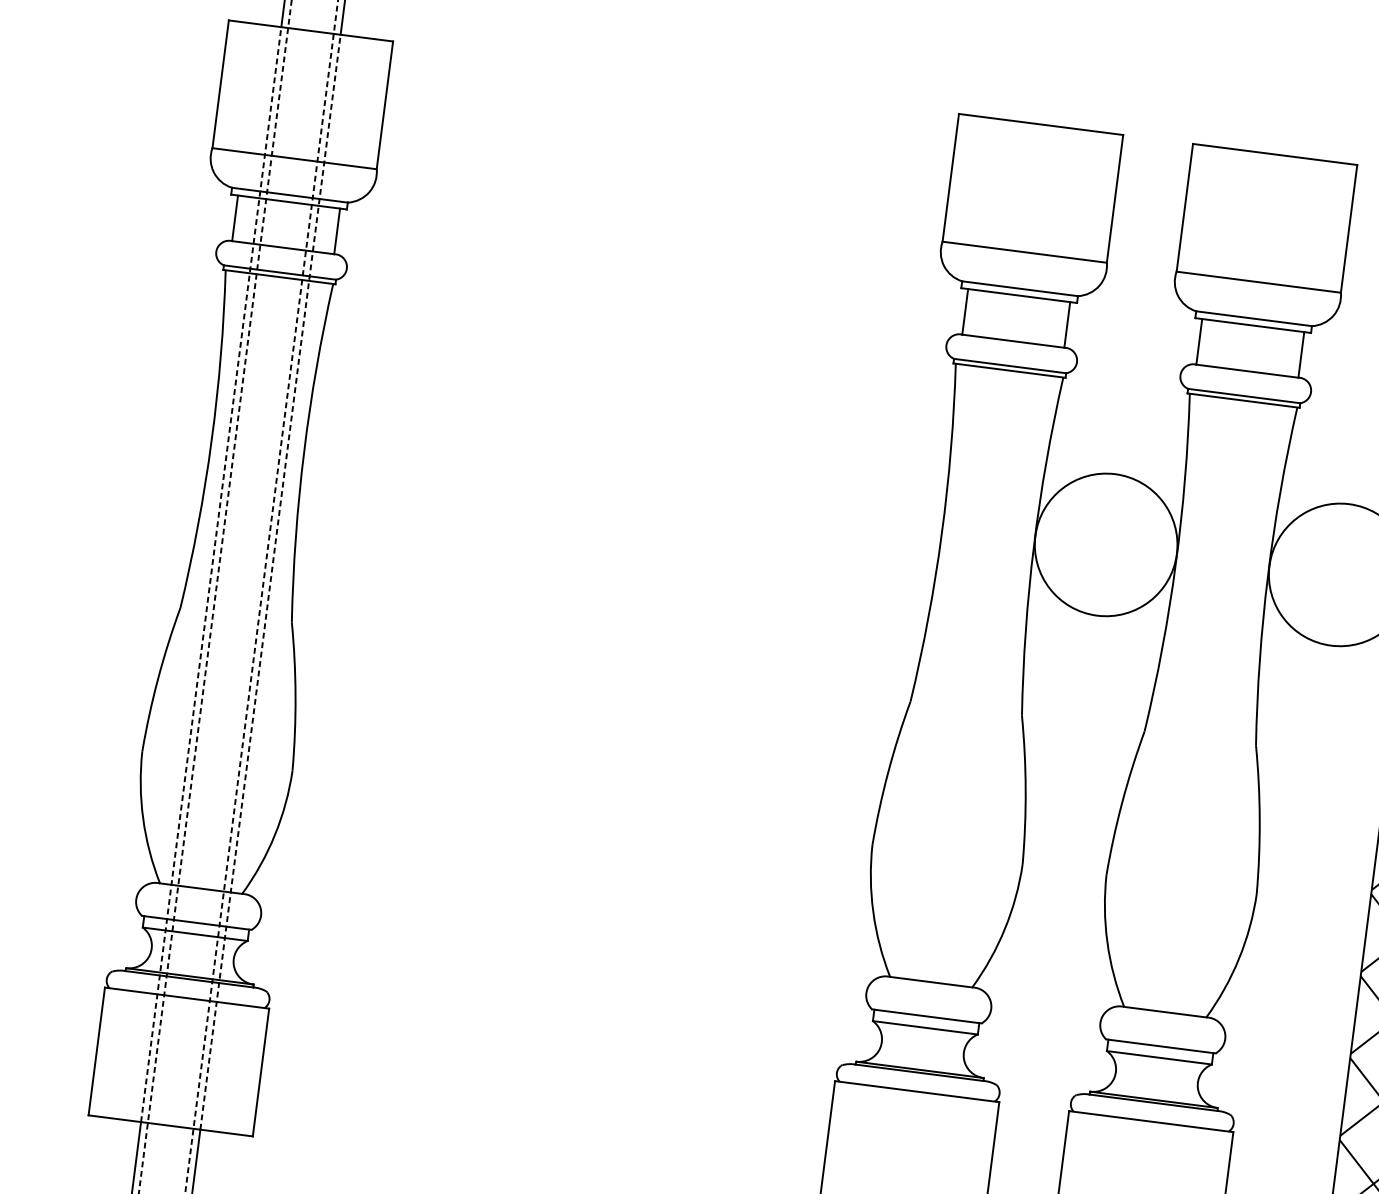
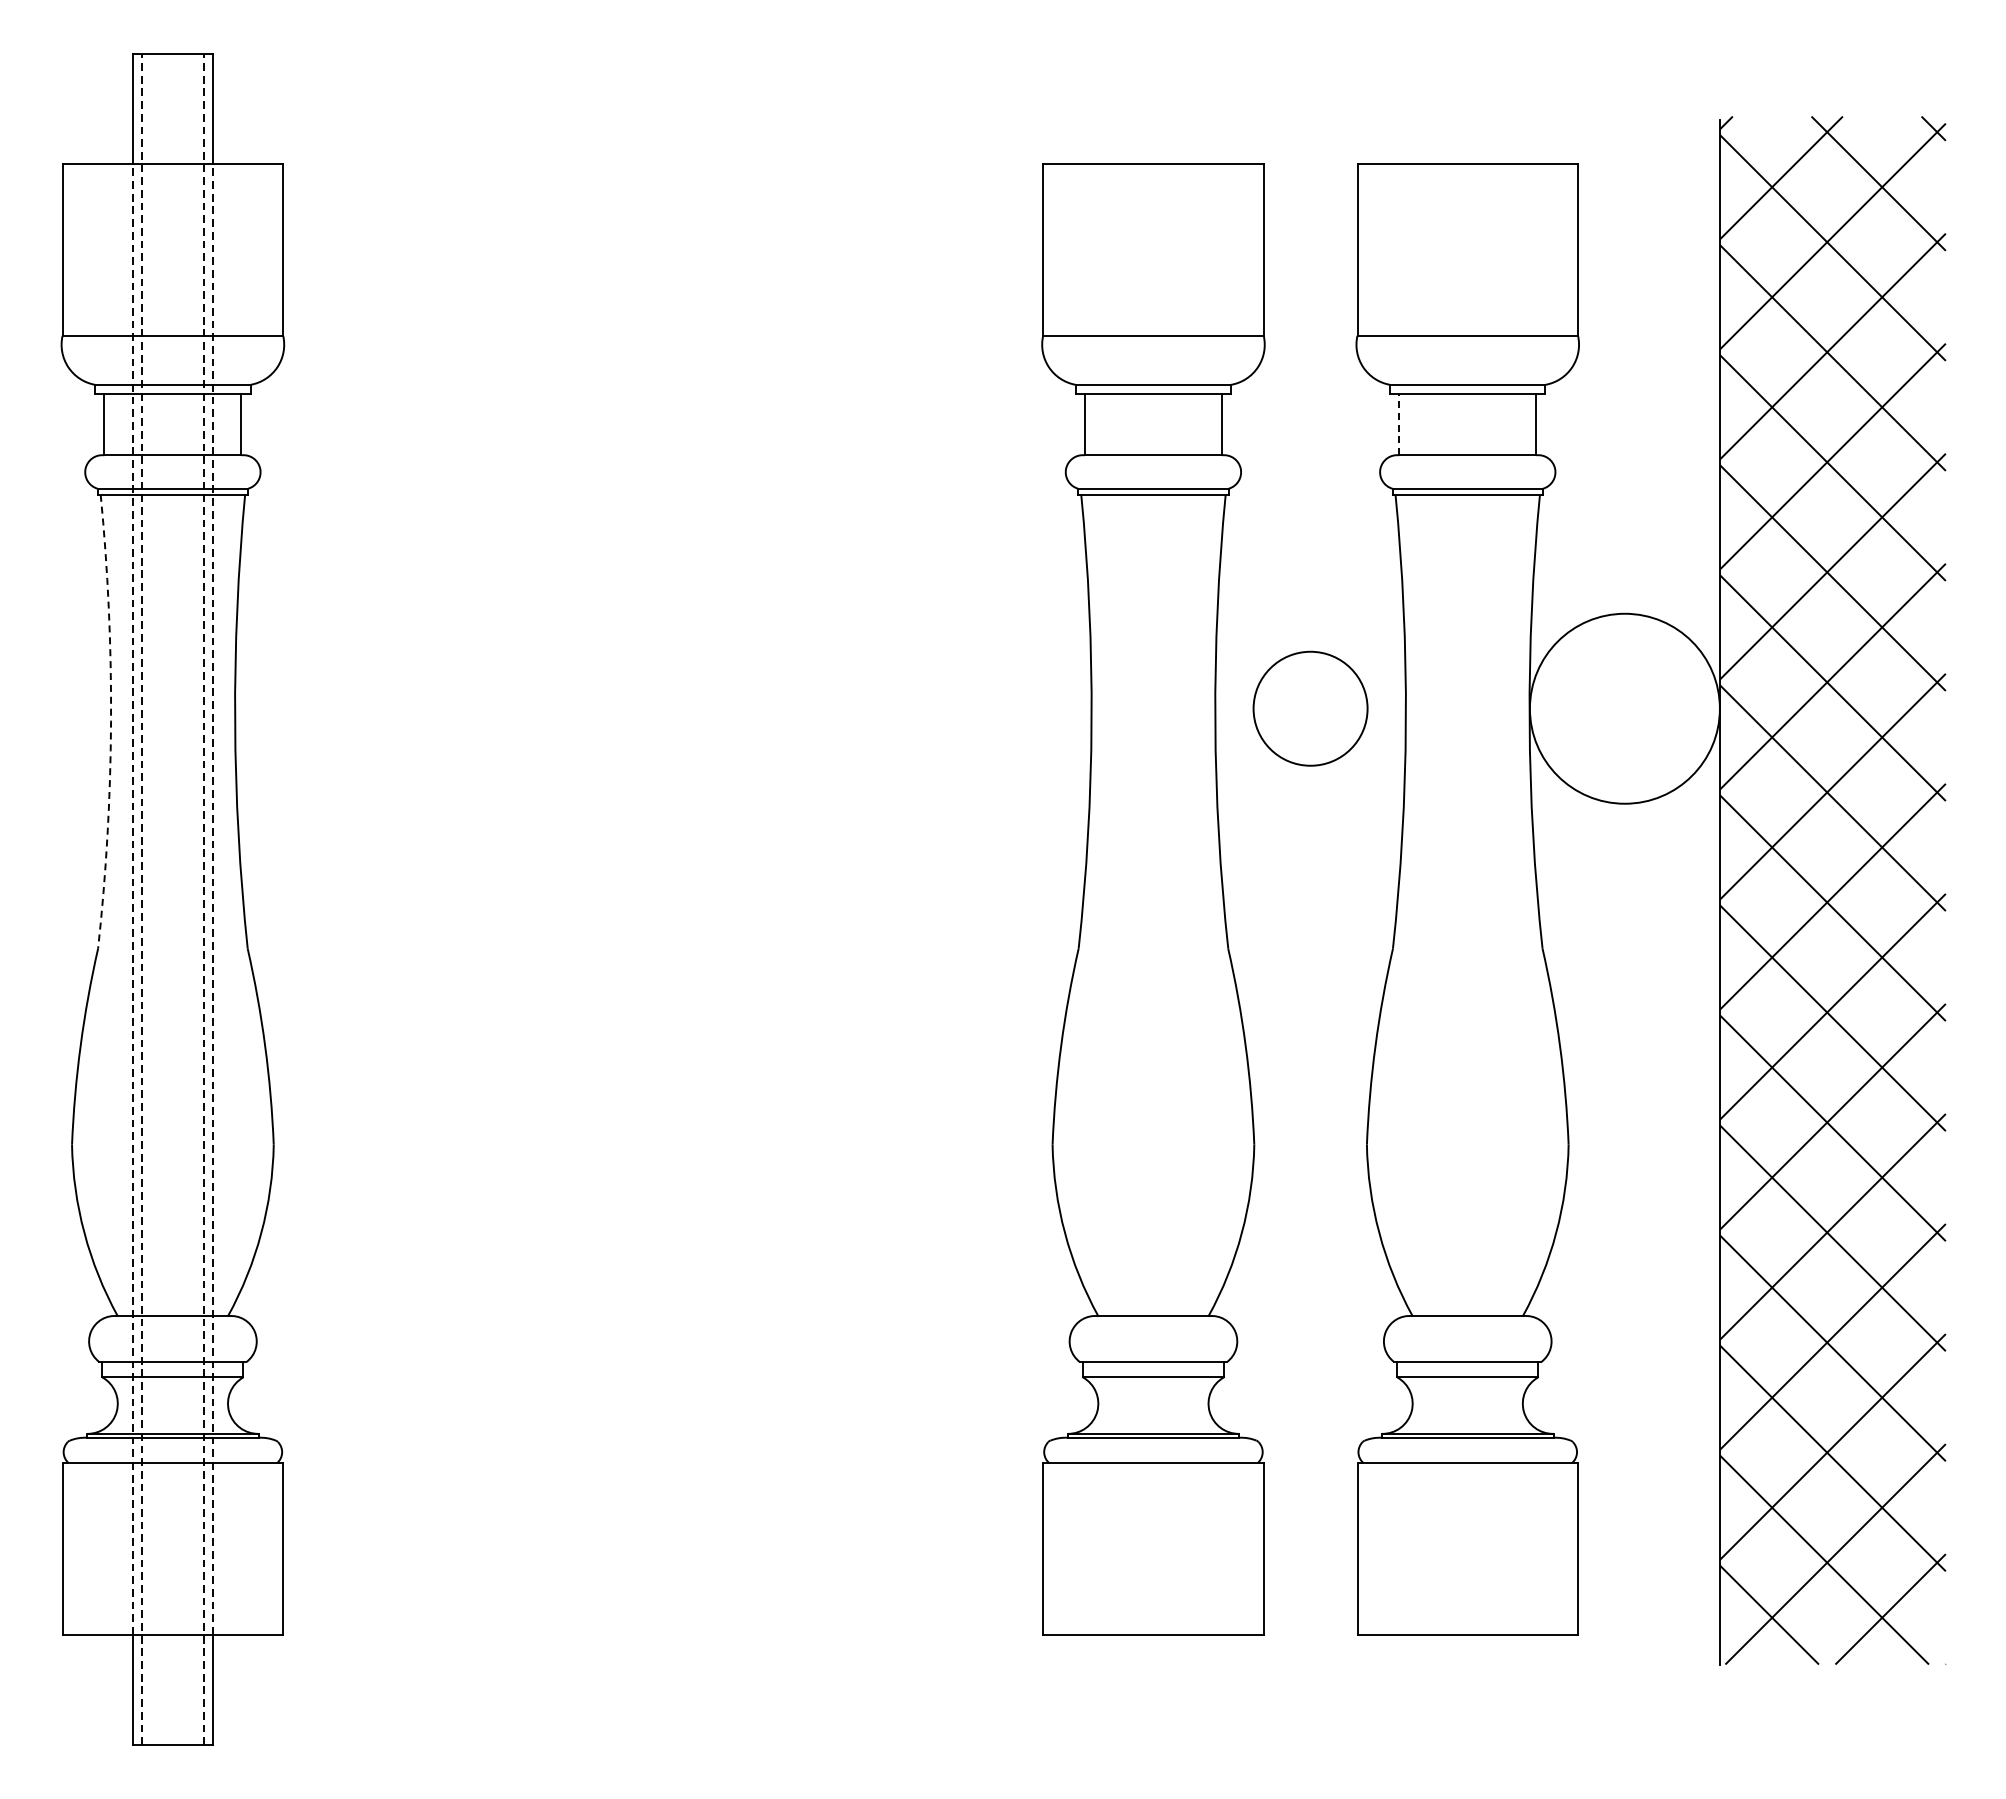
line: (1199, 341) -> (1399, 424), solid -> dashed
arc: (212, 440) -> (111, 721), solid -> dashed
circle: (1106, 544) -> (1310, 708), size x0.6

